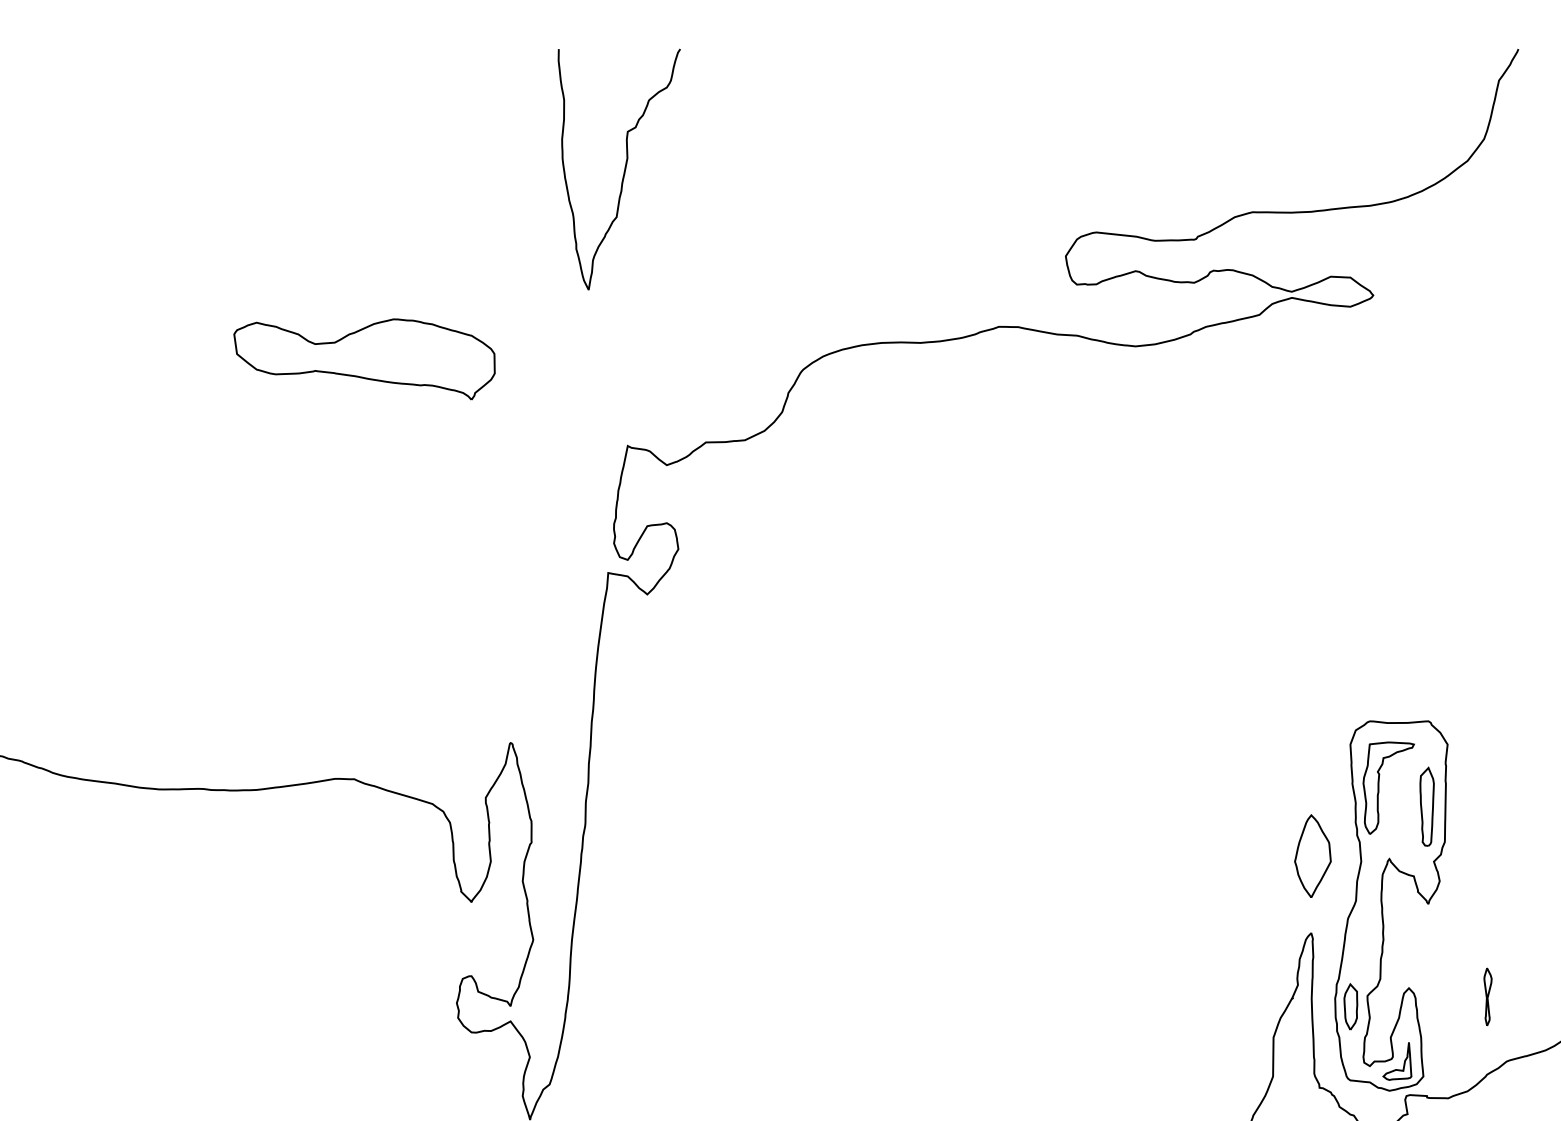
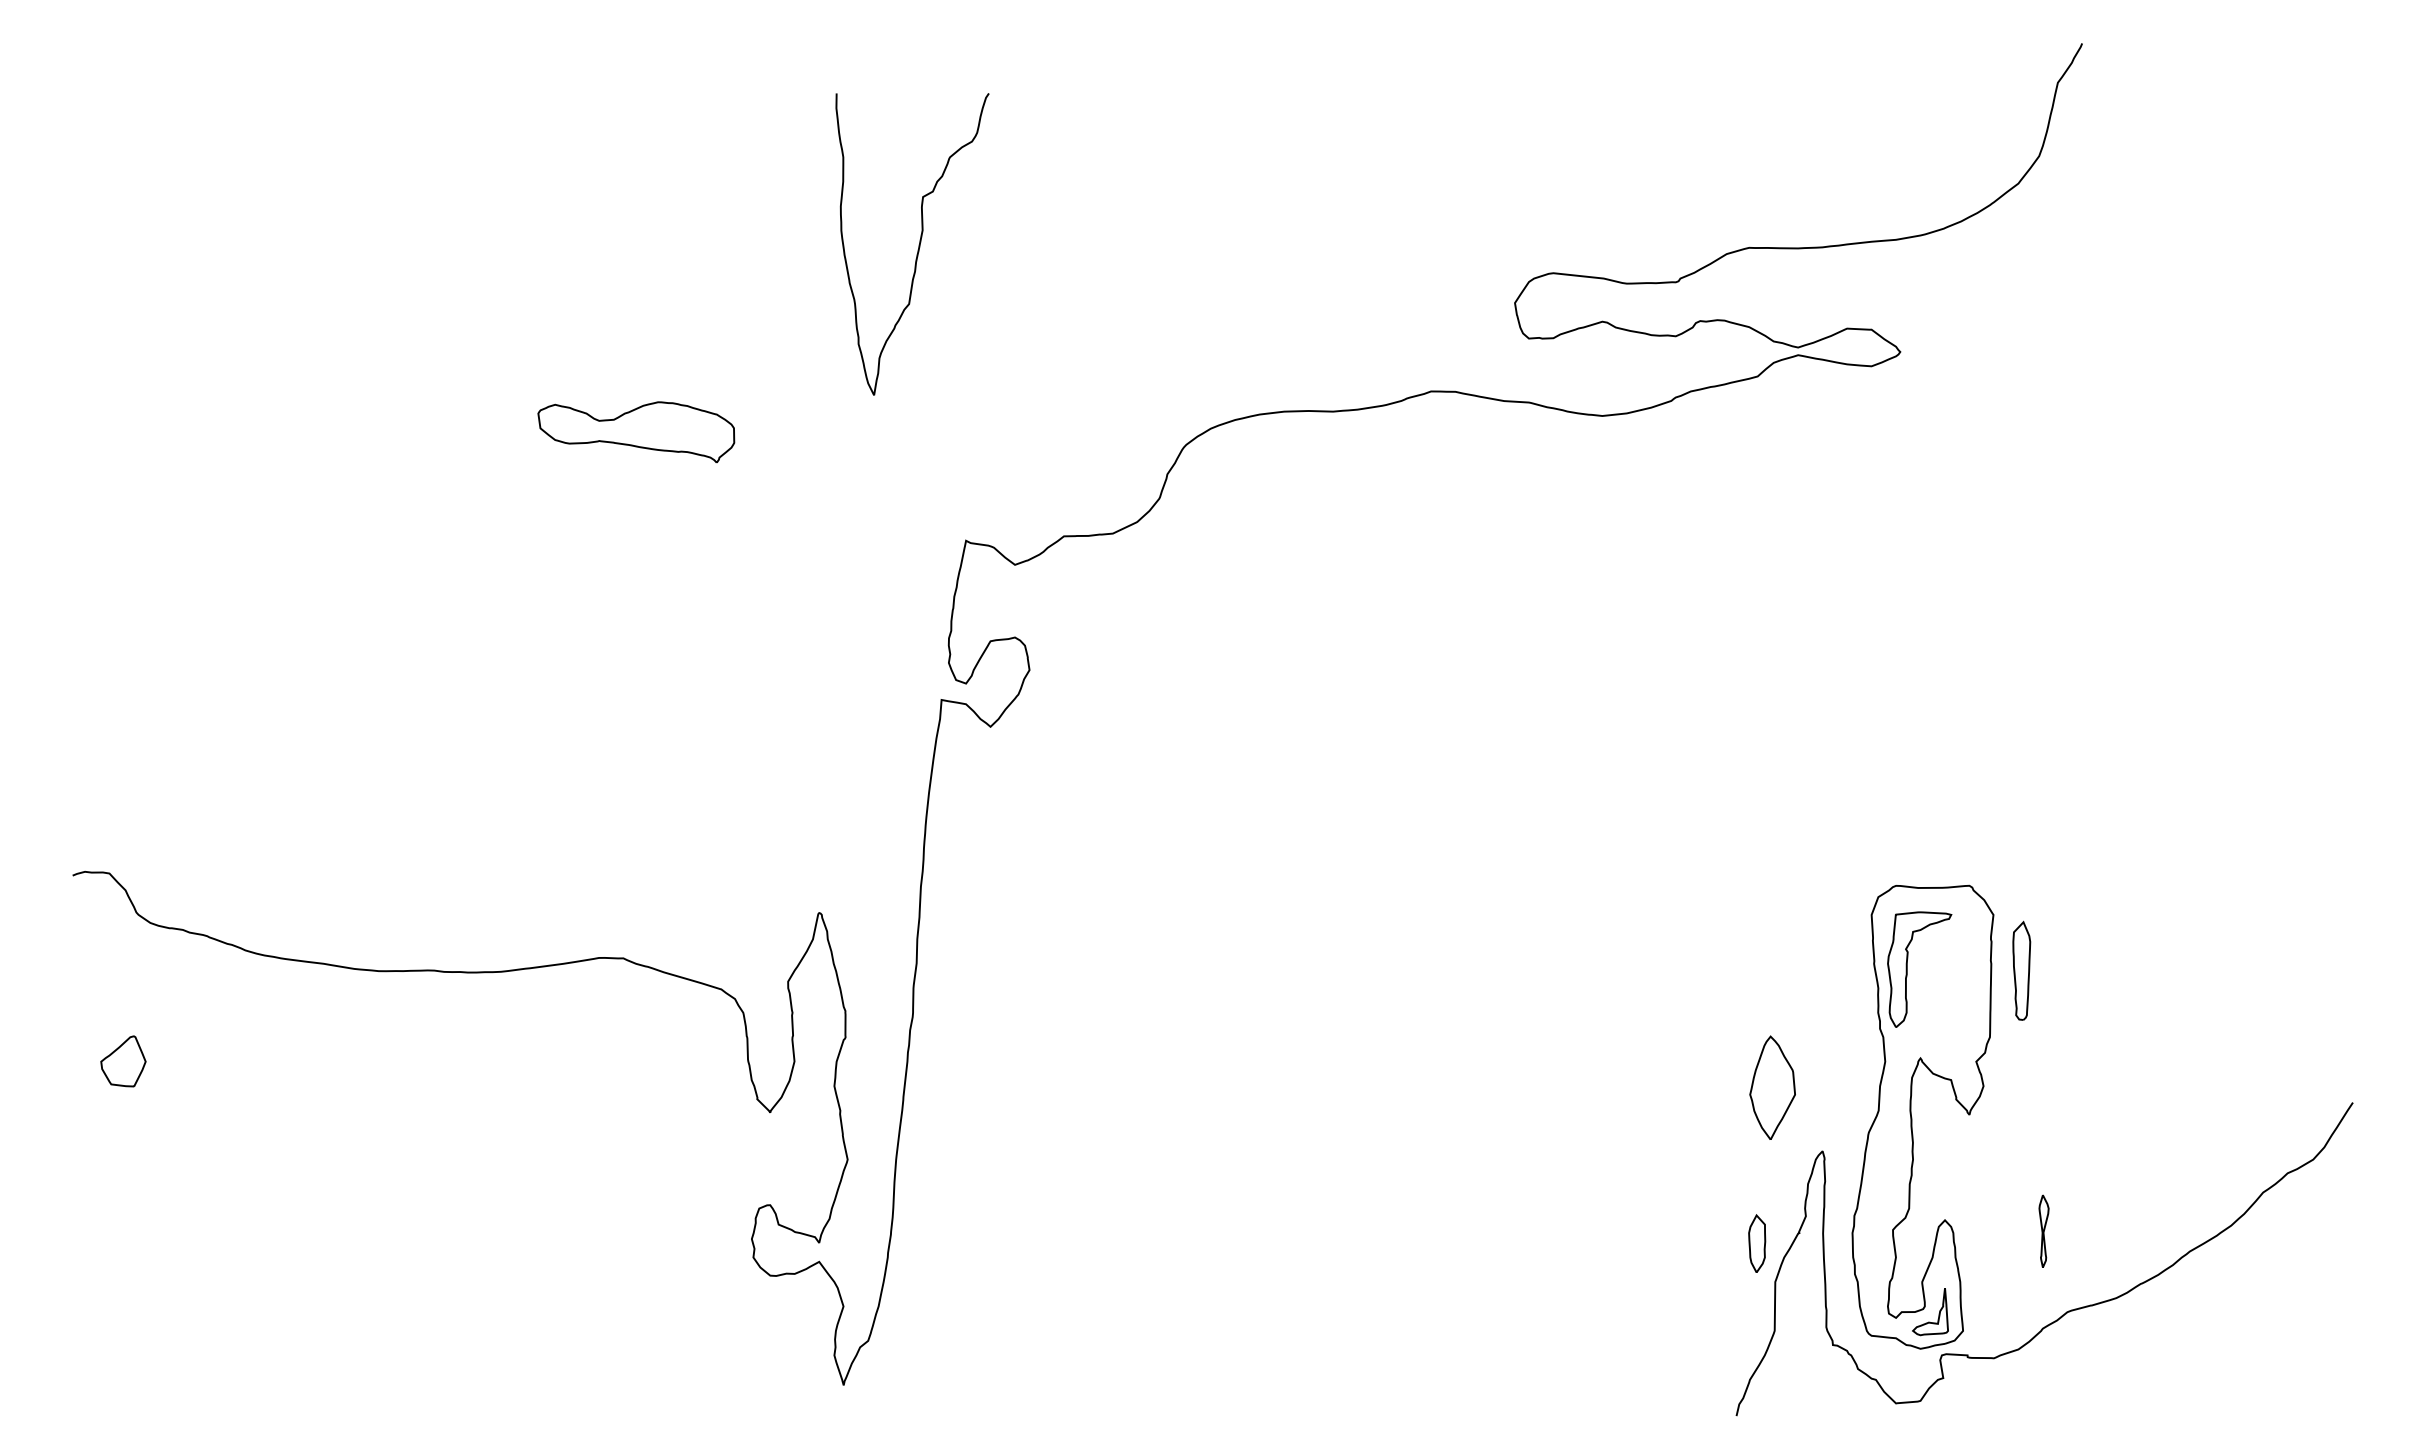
curve: (624, 169) -> (918, 244), moved
part: (364, 359) -> (636, 432), size x0.6
part: (1426, 806) -> (2021, 970), moved
part: (1312, 855) -> (1772, 1087), moved
part: (1351, 1006) -> (1757, 1243), moved

